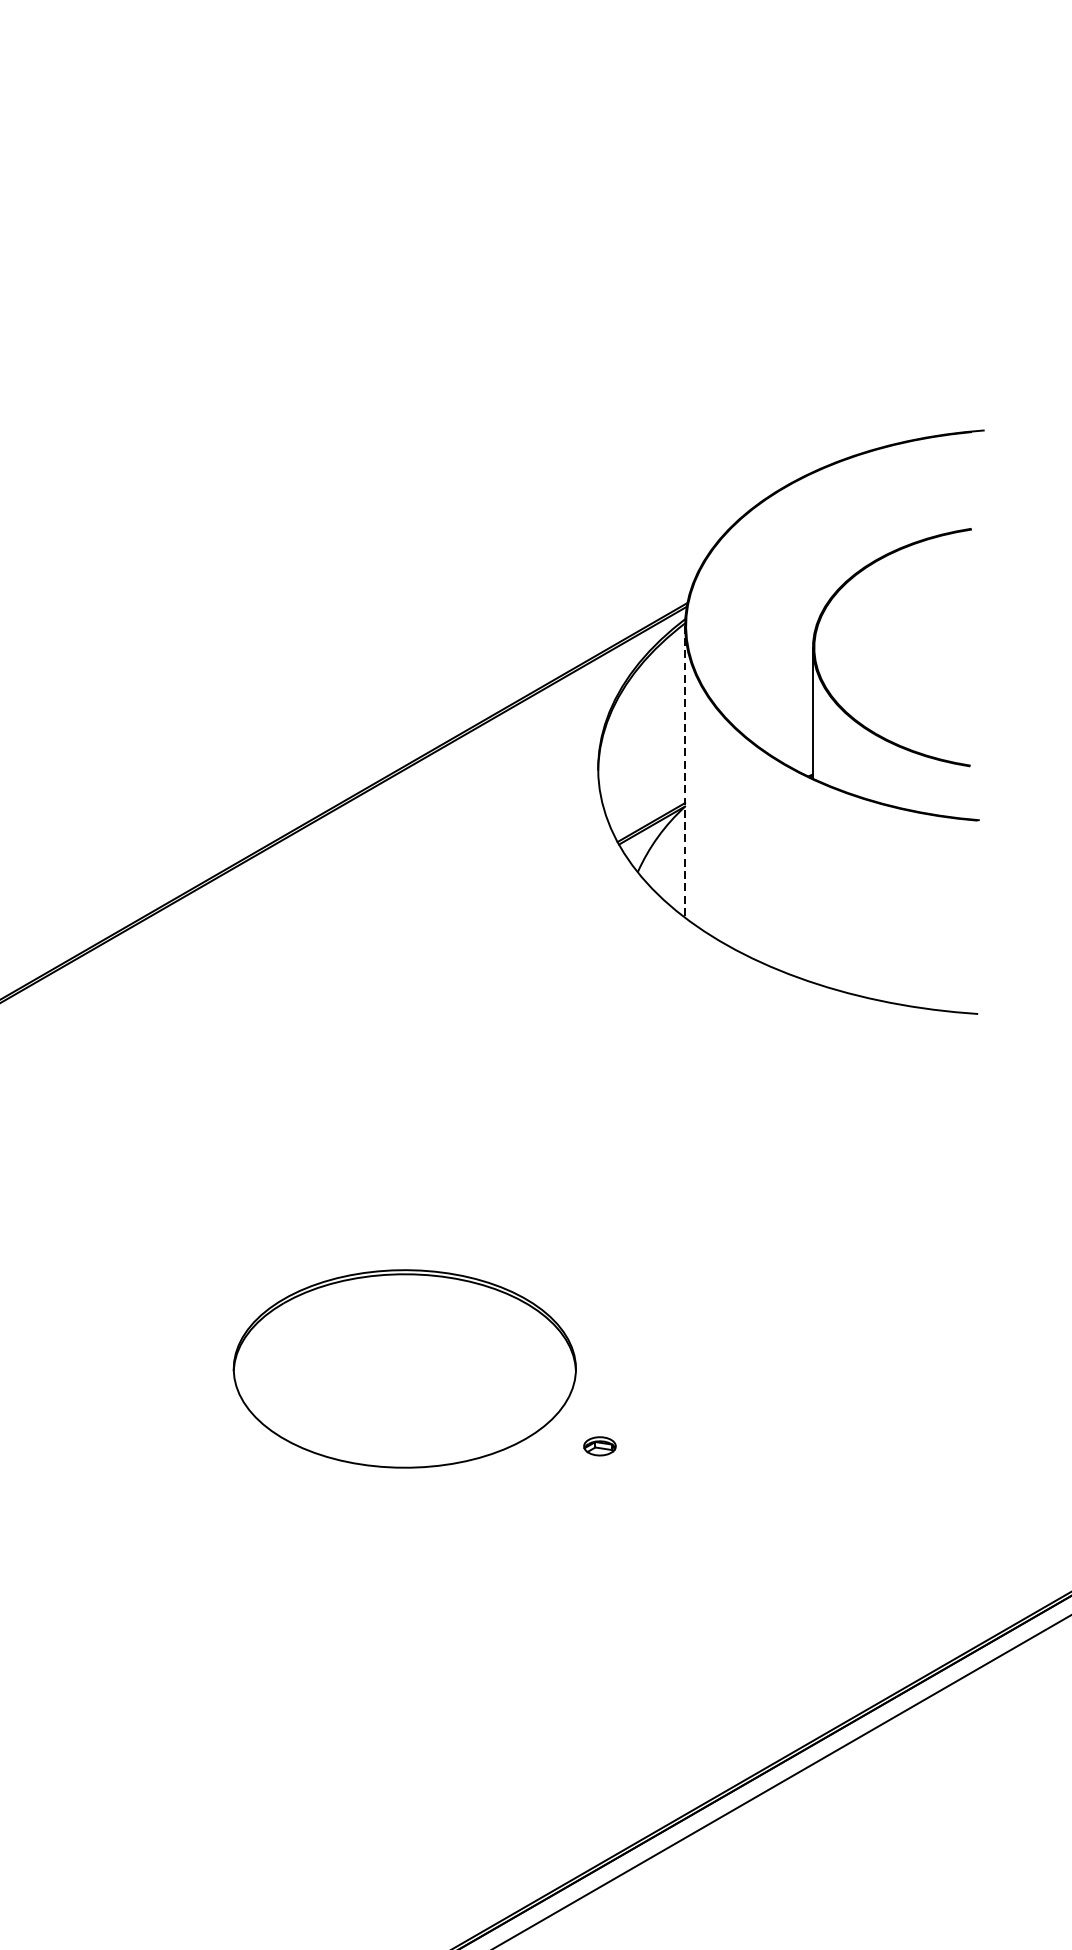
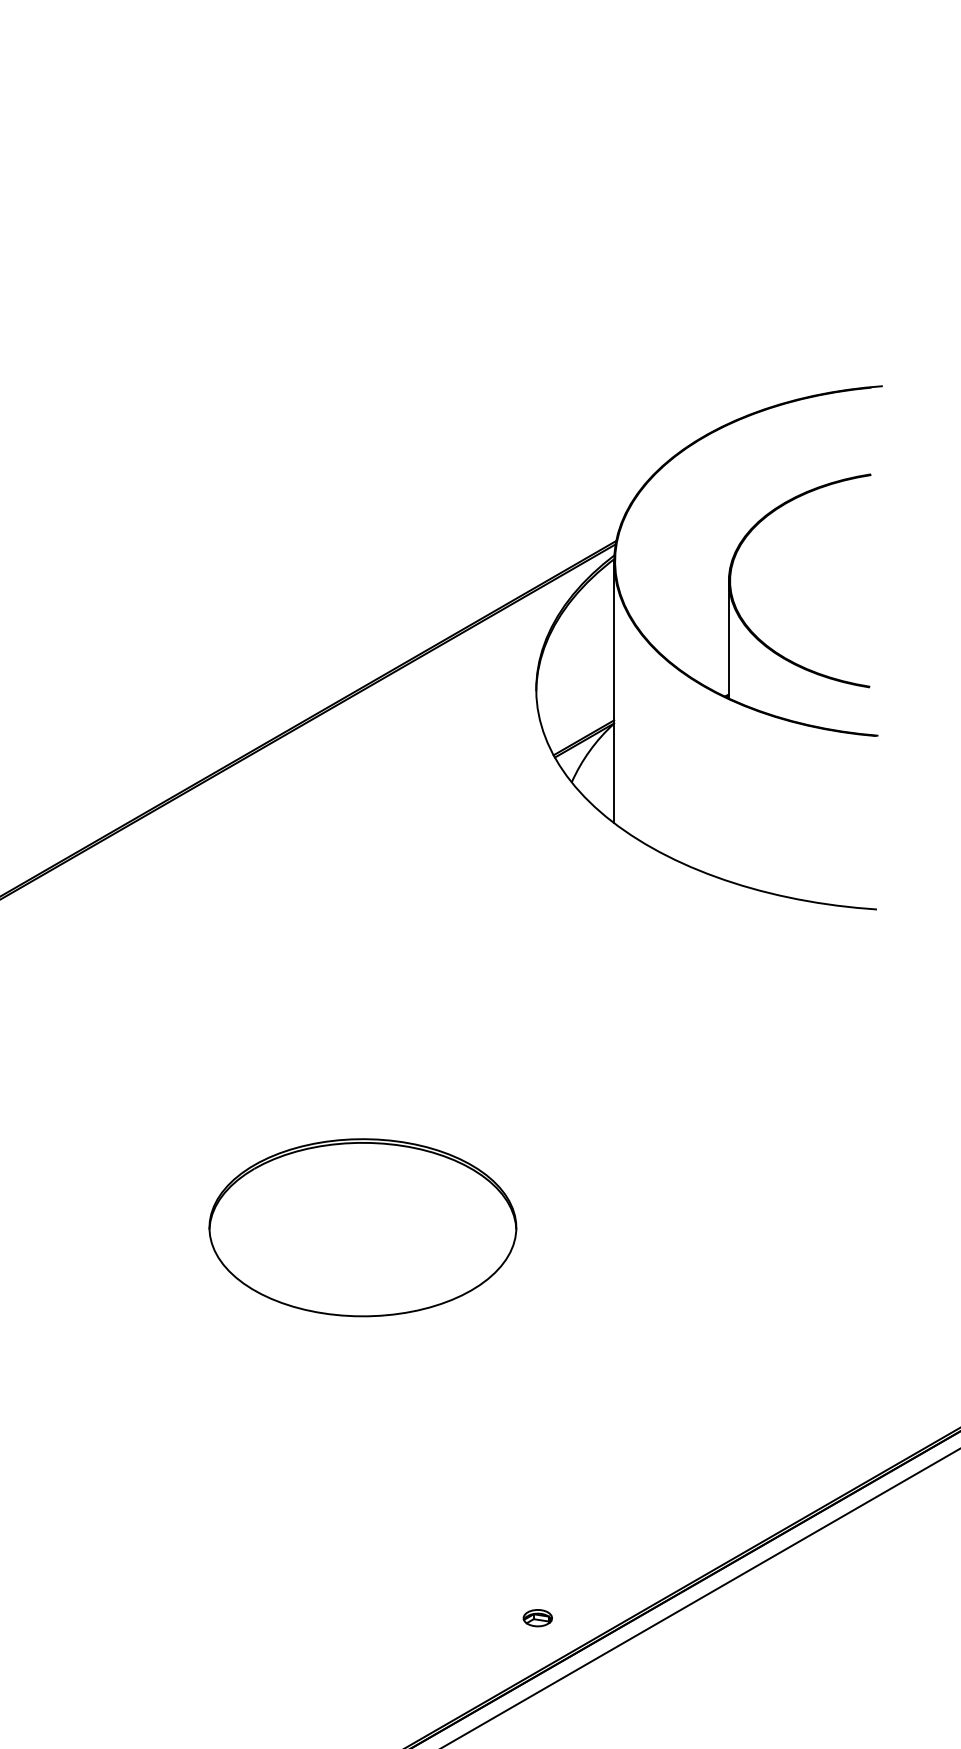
line: (685, 772) -> (614, 692), dashed -> solid
part: (599, 1446) -> (537, 1618), moved

